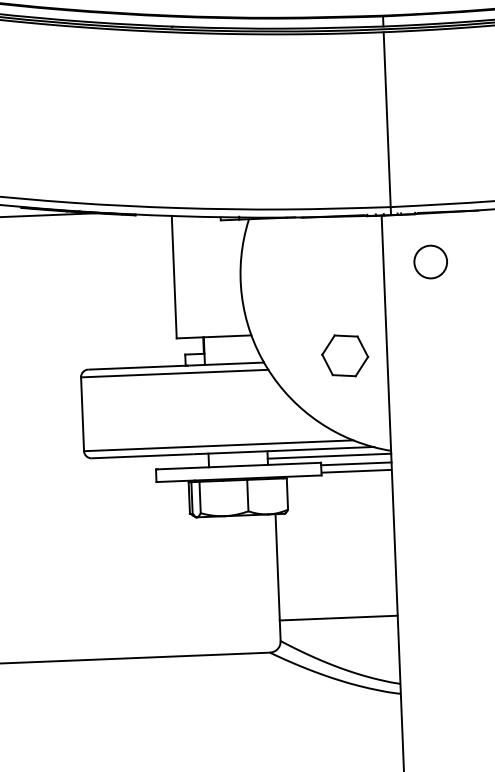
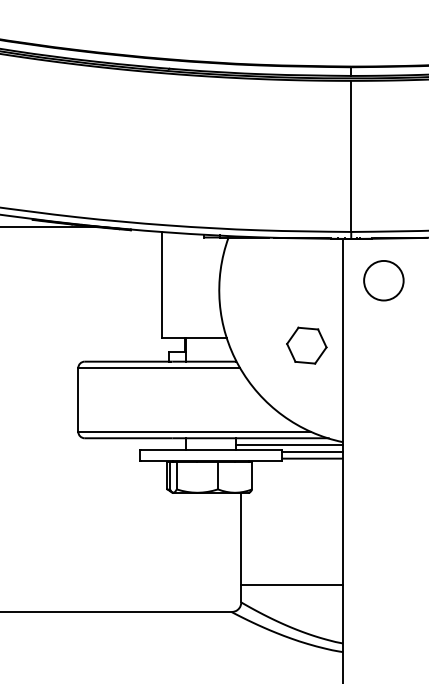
circle: (430, 261) -> (383, 280), size x1.4
part: (344, 355) -> (306, 345), moved

